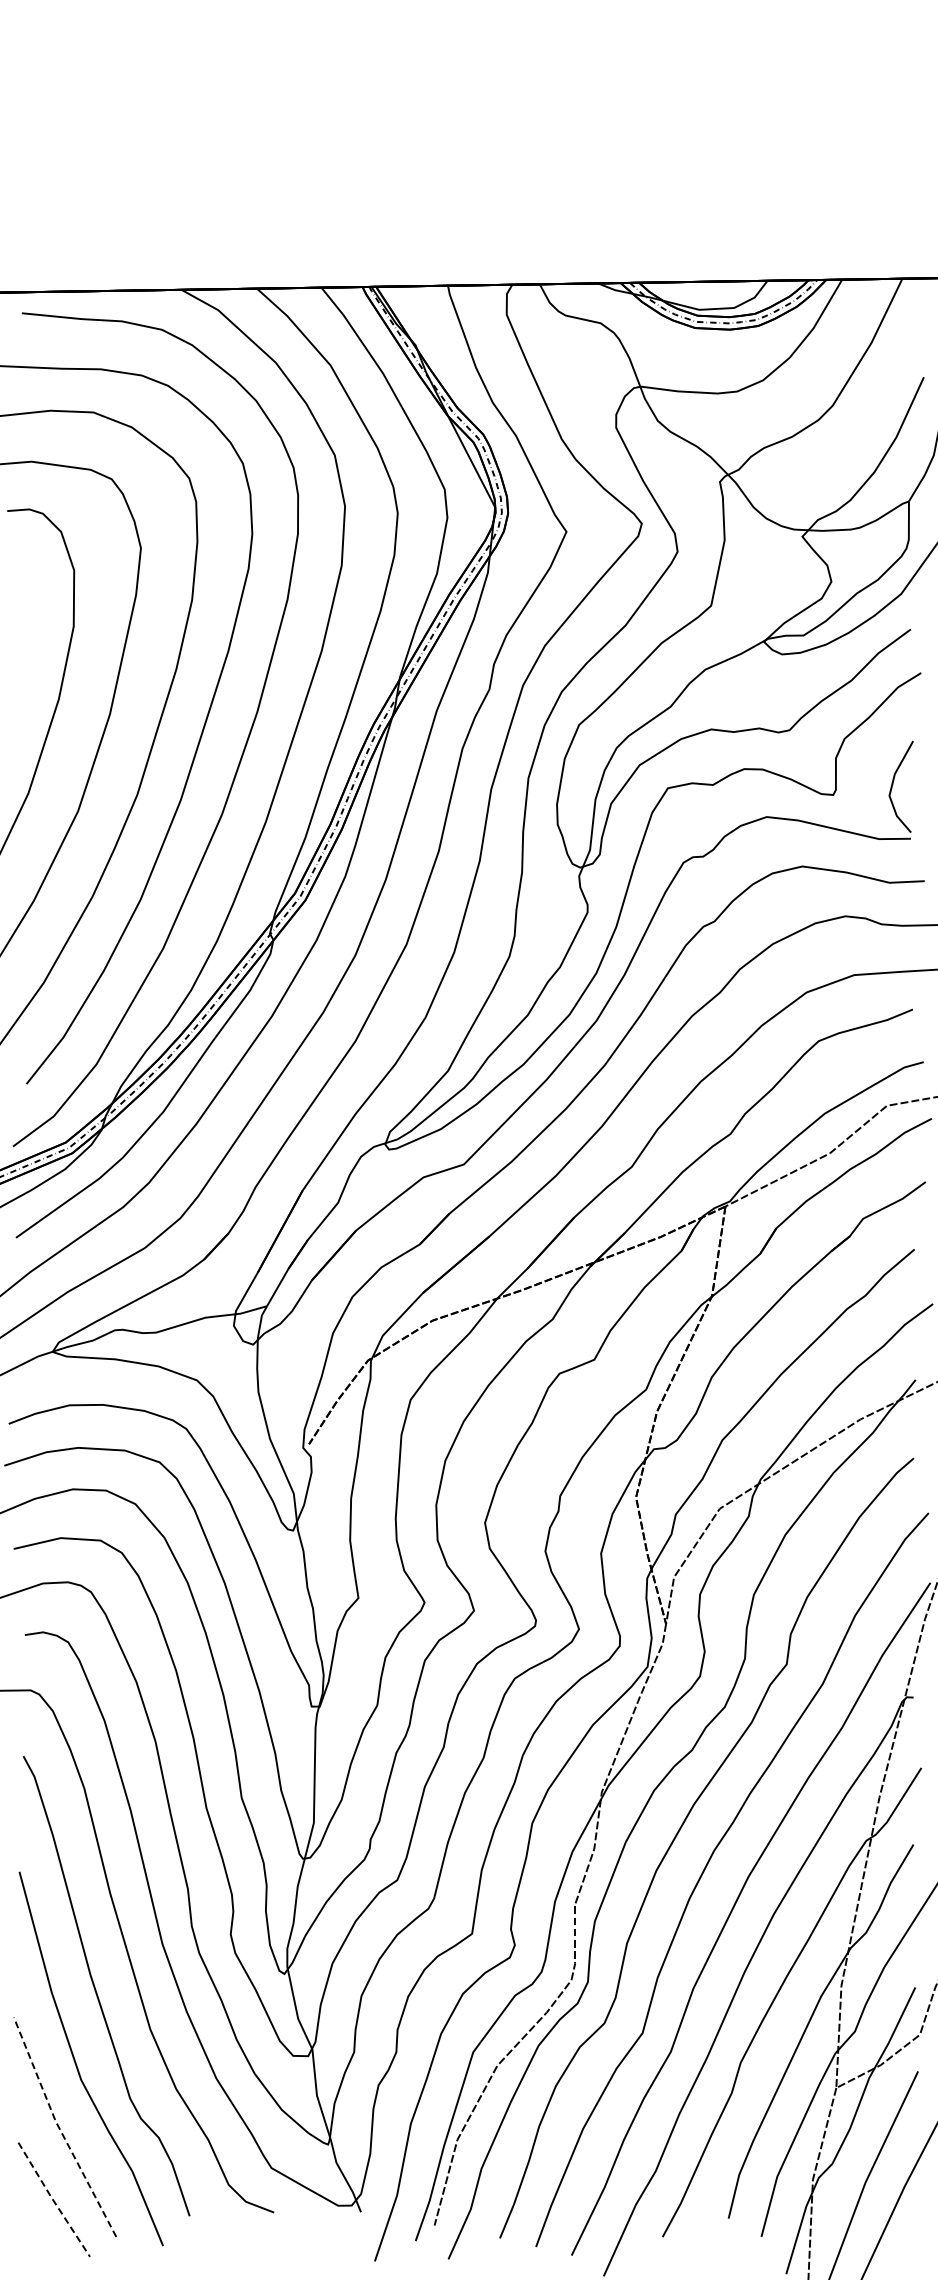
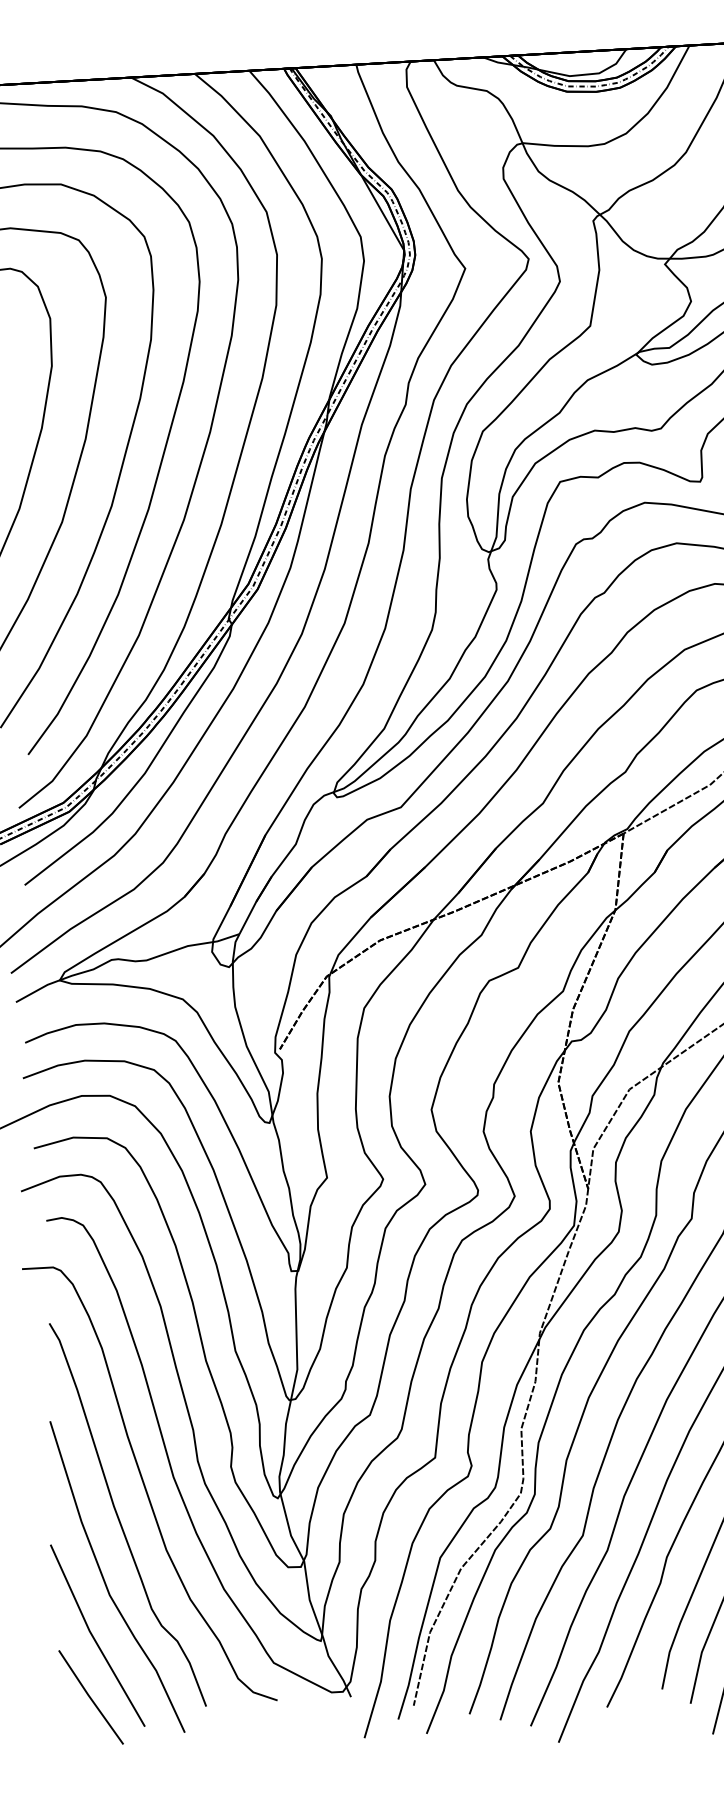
line: (59, 2128) -> (93, 1636), dashed -> solid
line: (53, 2200) -> (90, 1698), dashed -> solid

